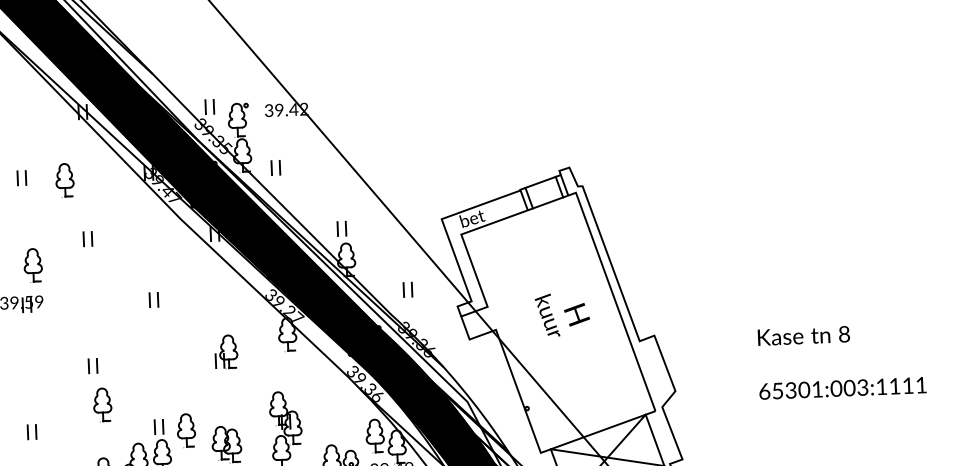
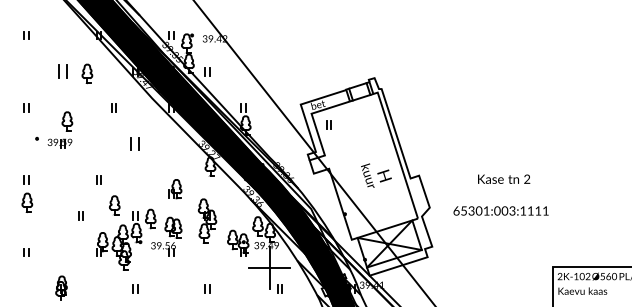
part: (21, 177) -> (62, 71), size x1.6
part: (86, 238) -> (113, 107), moved
part: (407, 289) -> (328, 124), moved
part: (154, 299) -> (135, 143), size x1.6
text: (562, 314) -> (376, 175), moved
text: (844, 334) -> (527, 179), 8 -> 2
part: (226, 352) -> (175, 189), moved
text: (841, 387) -> (500, 210), moved
part: (102, 404) -> (114, 205), moved
part: (31, 430) -> (80, 215), moved

